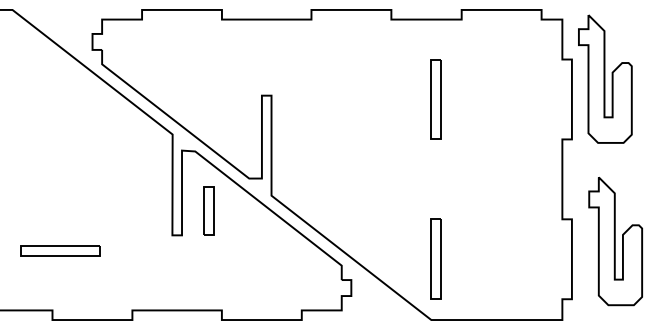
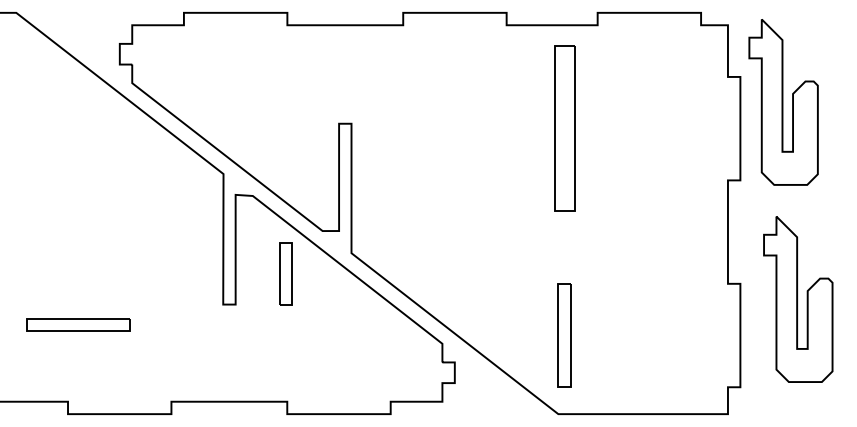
part: (435, 99) -> (563, 128), size x1.6
part: (208, 210) -> (285, 272), moved
part: (615, 241) -> (798, 299), moved

